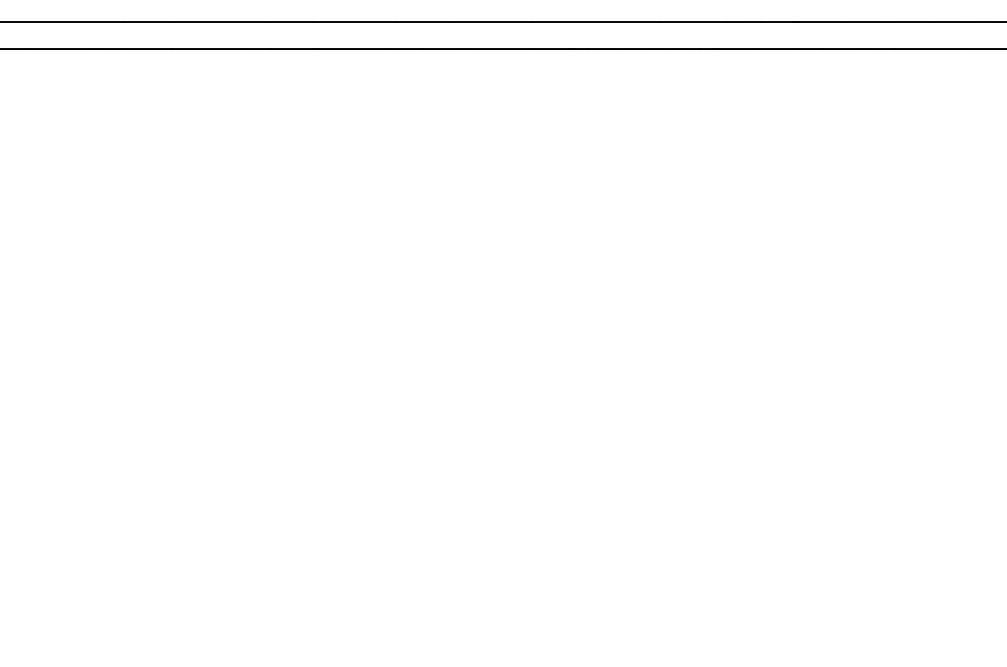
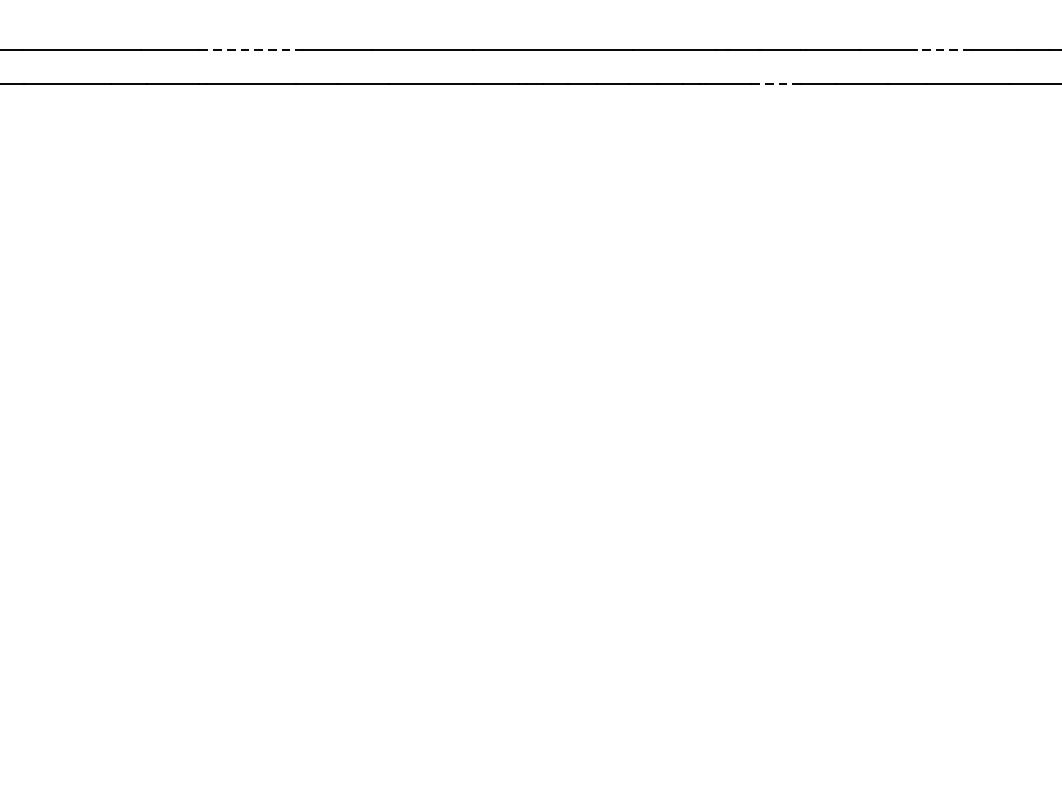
line: (354, 22) -> (251, 50), solid -> dashed
line: (909, 22) -> (944, 50), solid -> dashed
line: (775, 49) -> (777, 84), solid -> dashed

